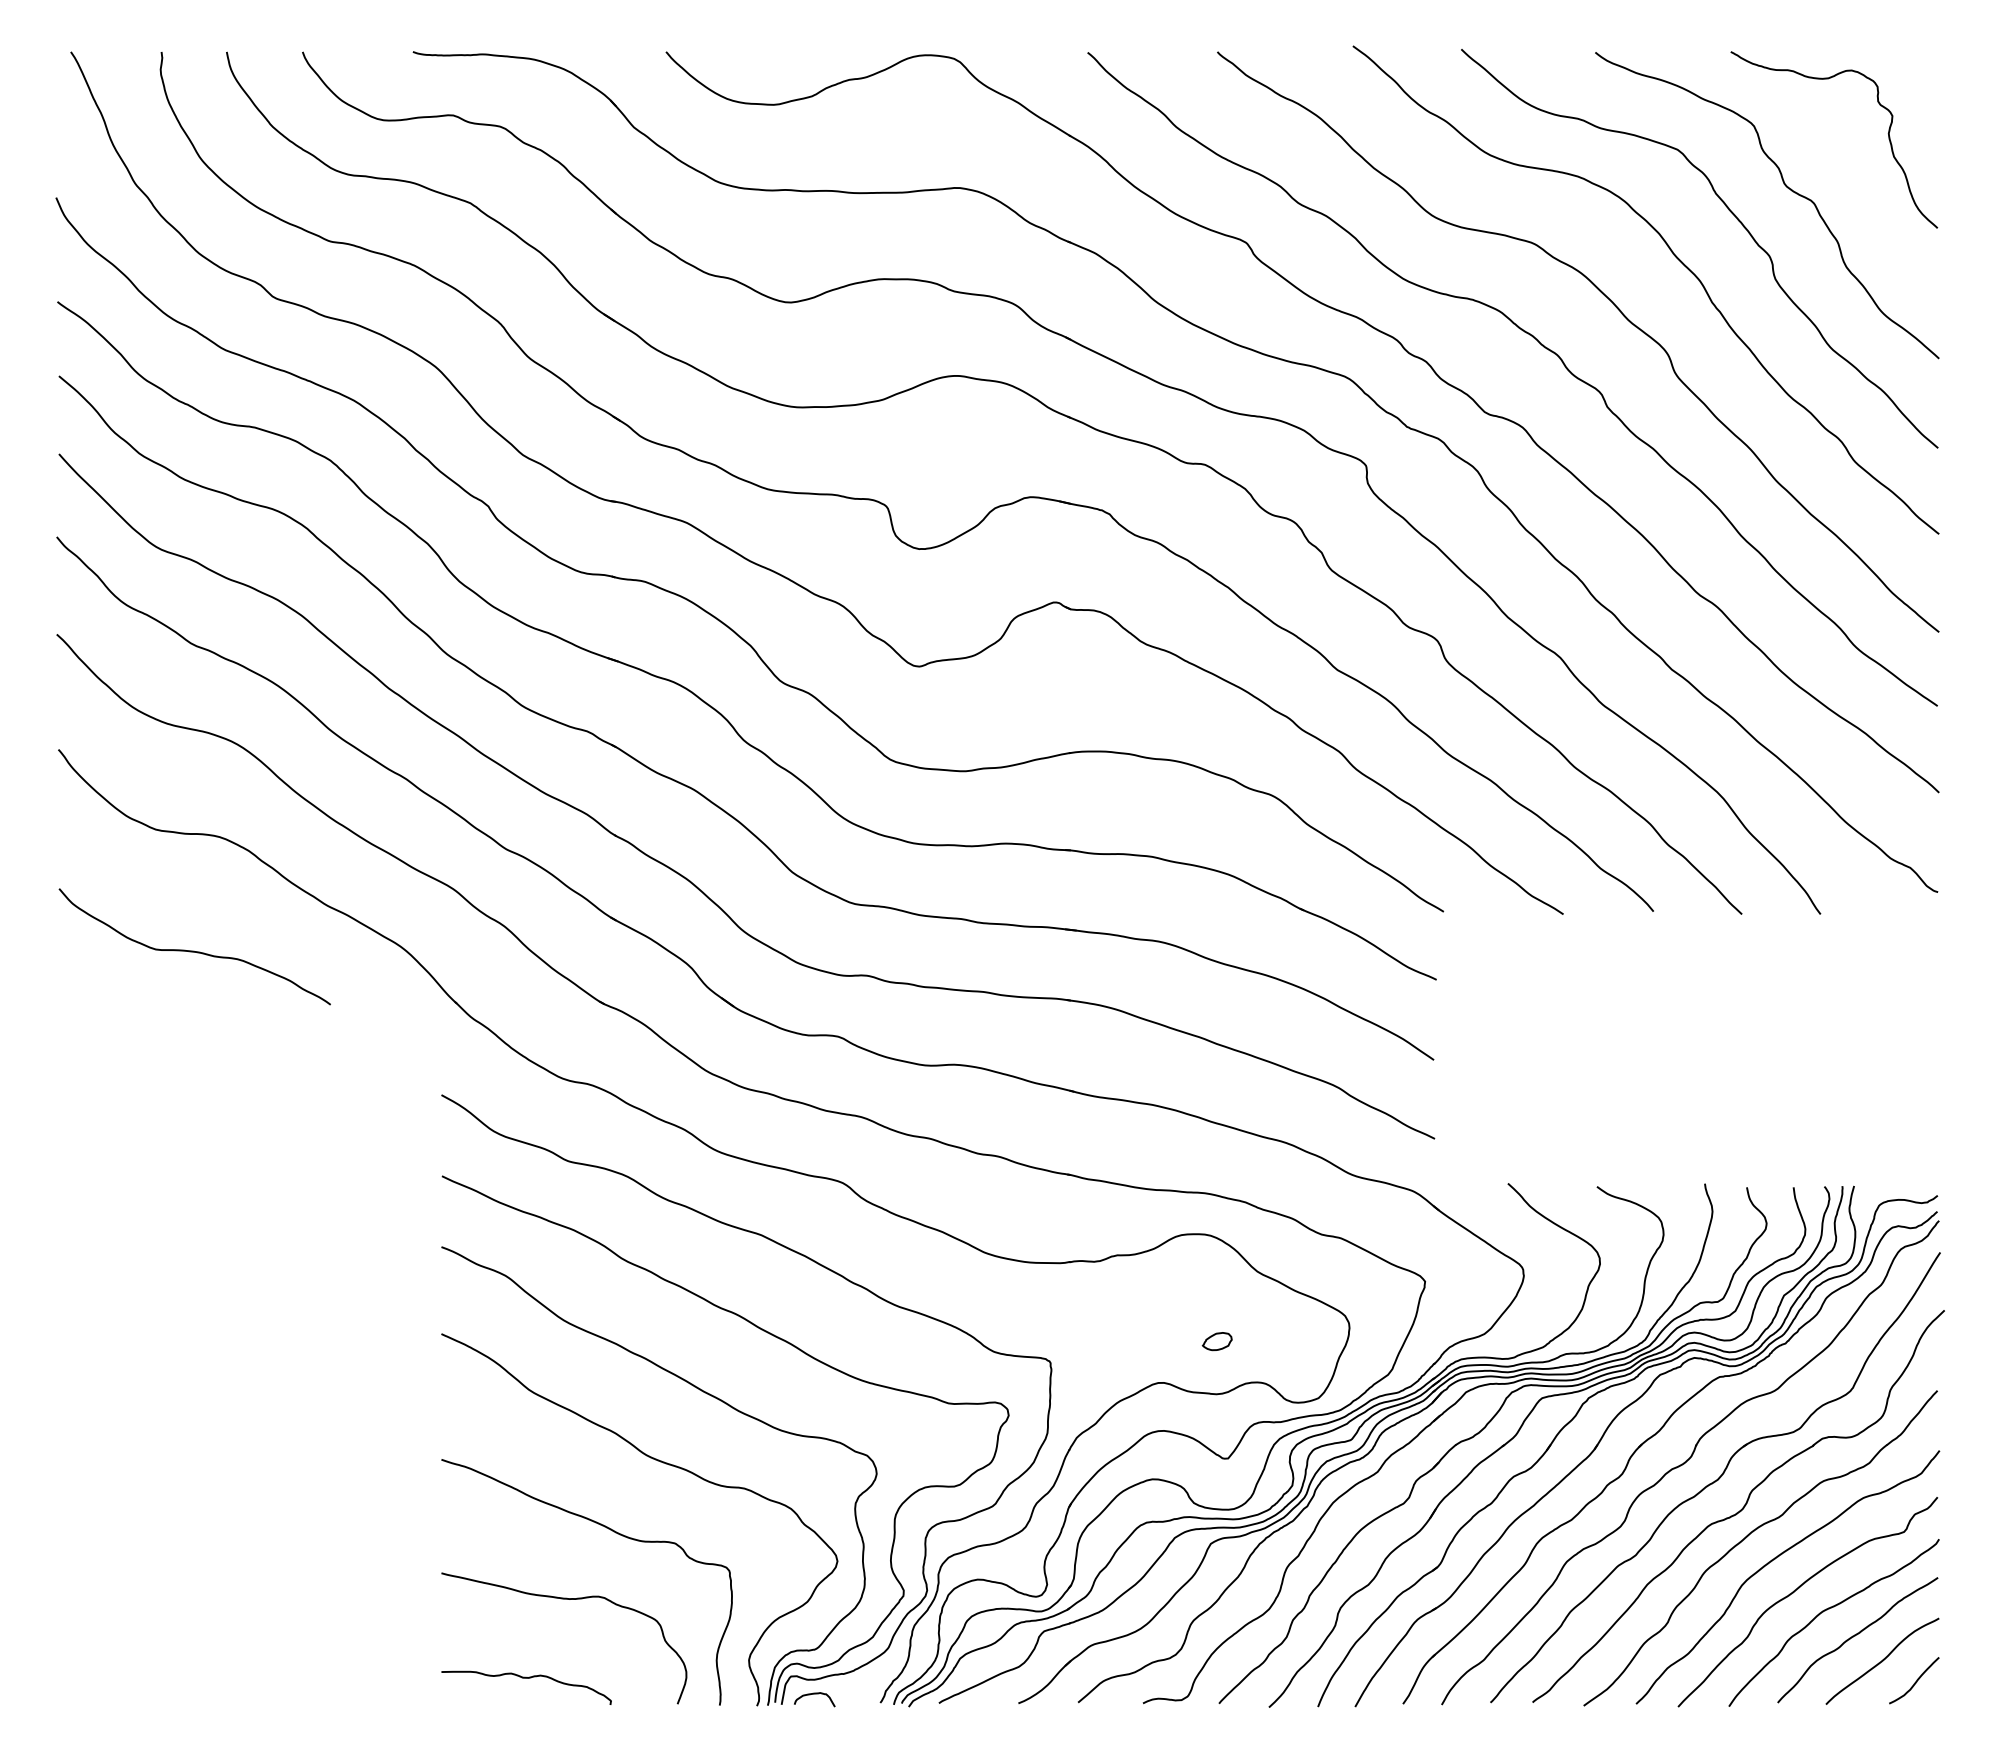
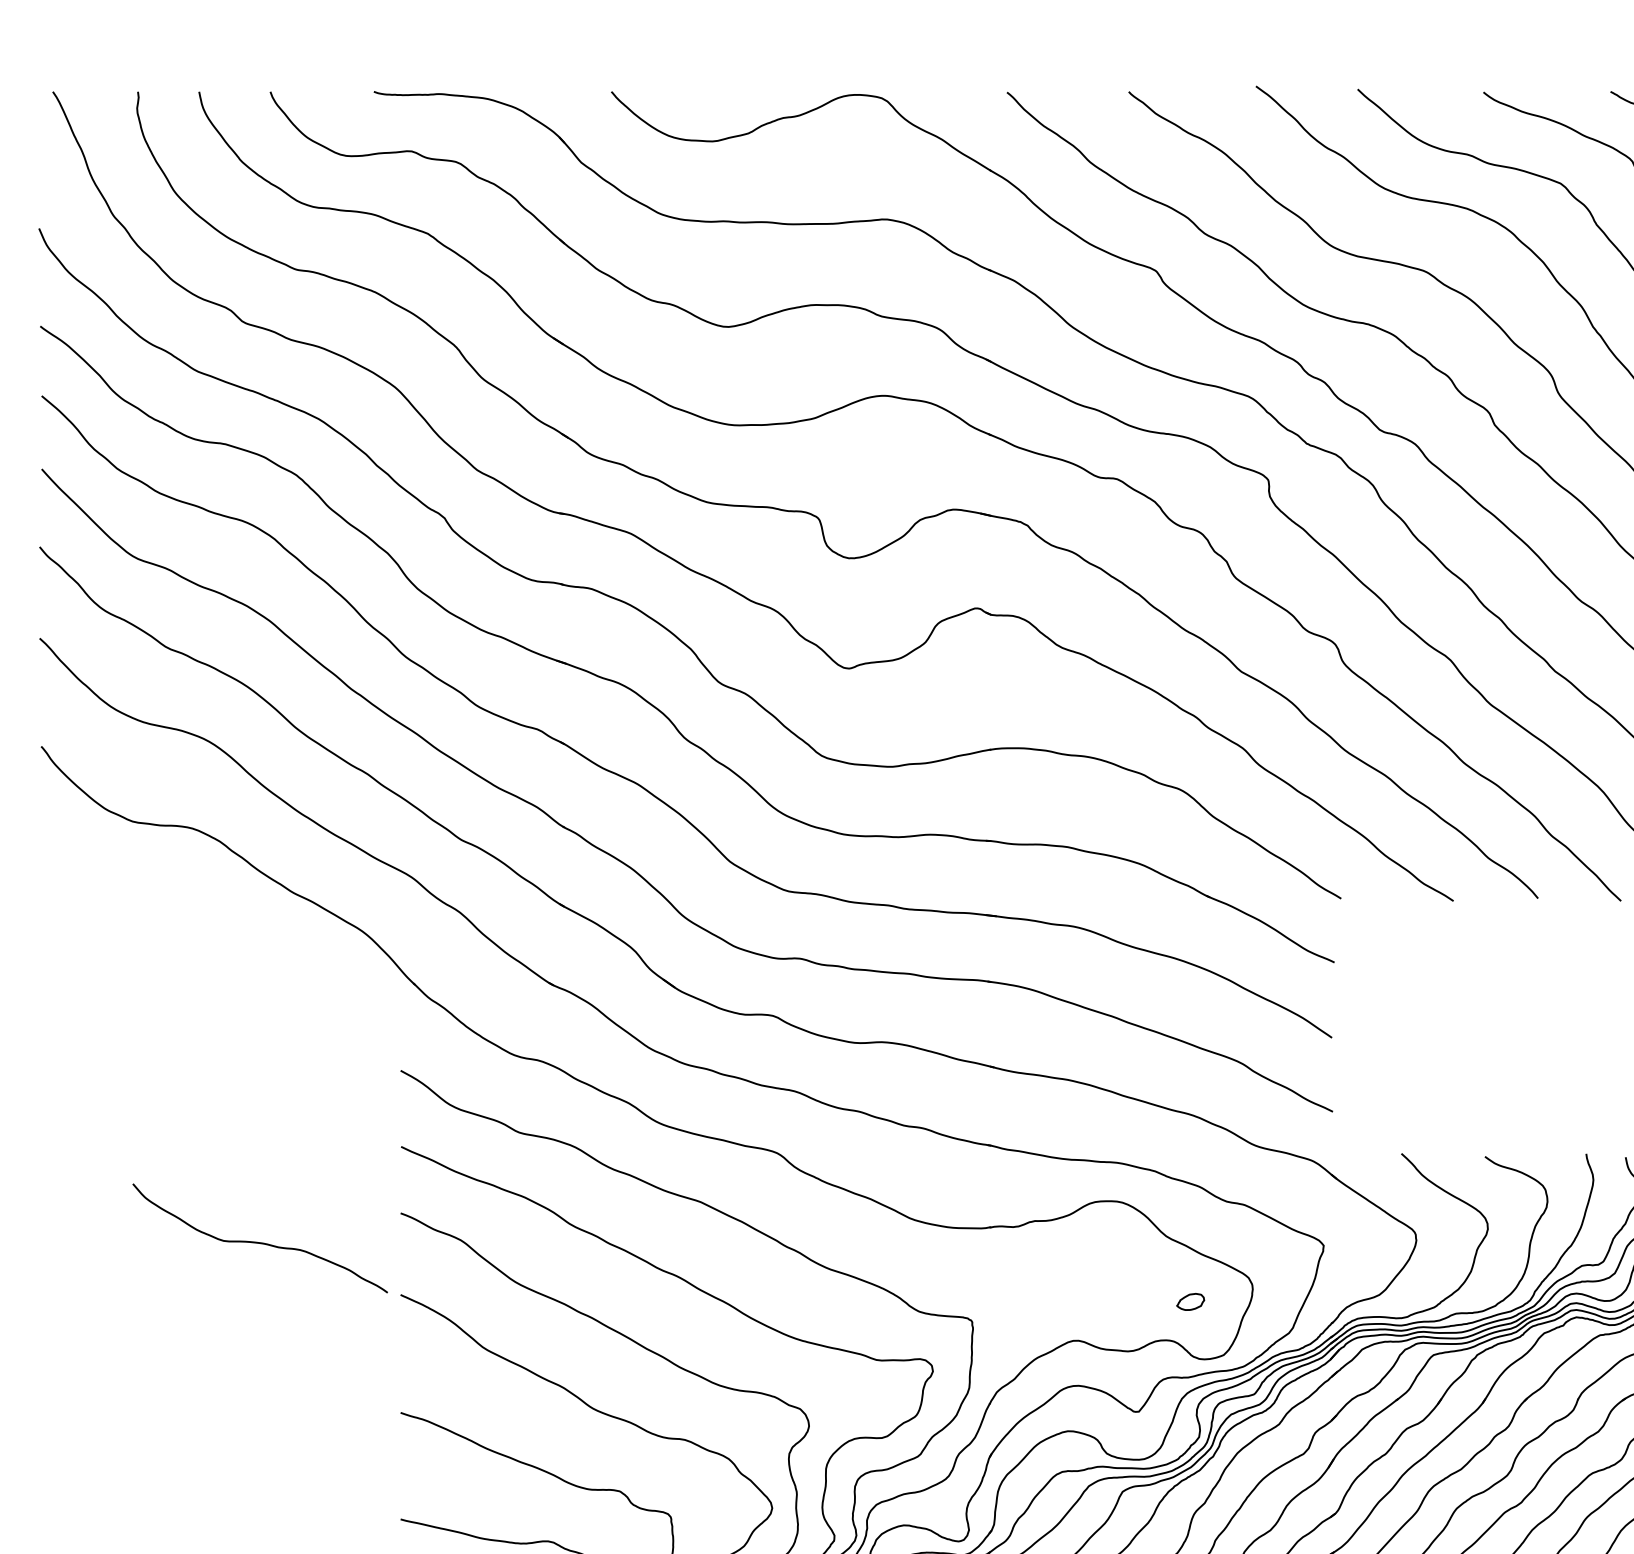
curve: (194, 950) -> (259, 1241), moved
part: (1216, 1341) -> (1189, 1301), moved

